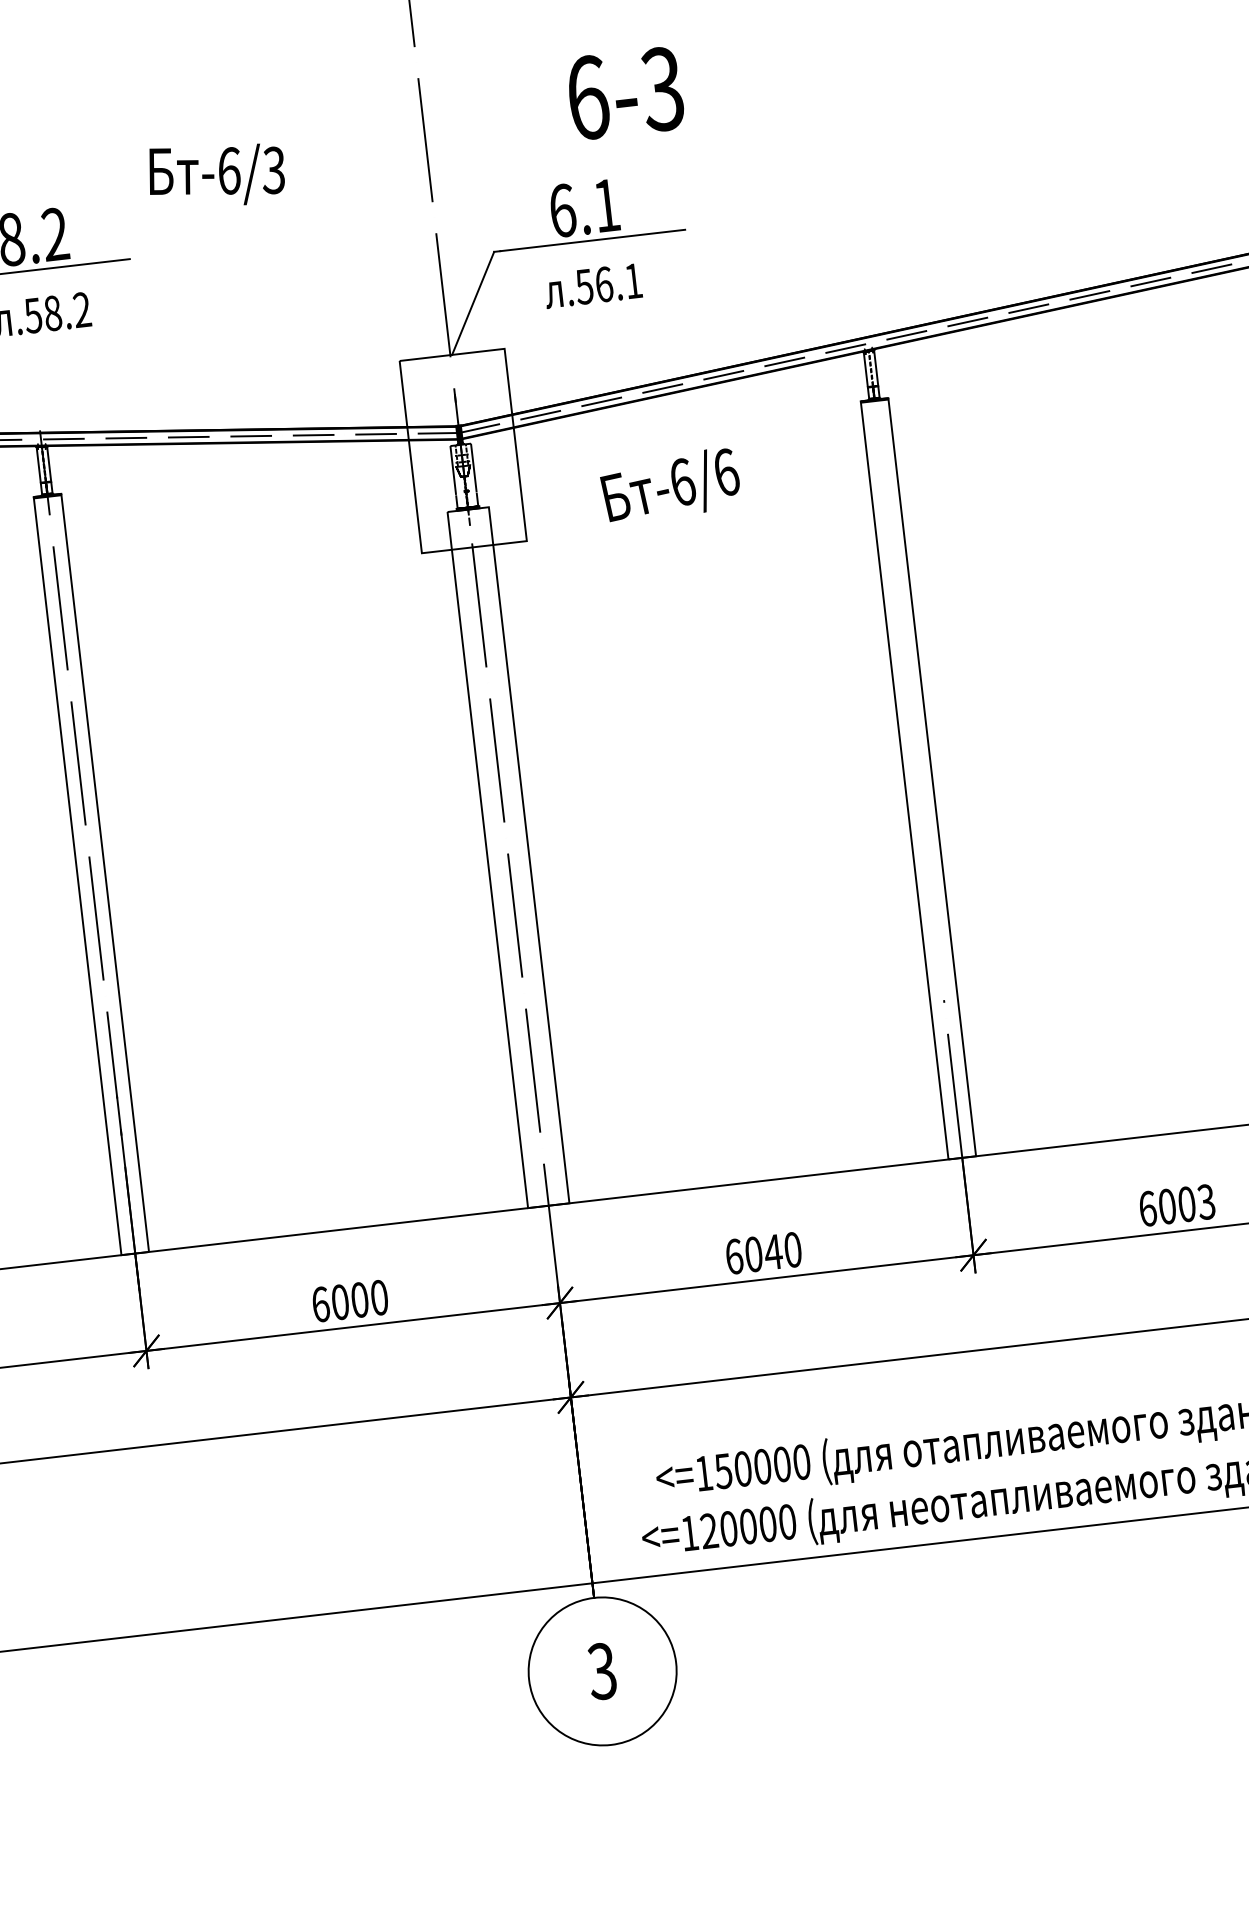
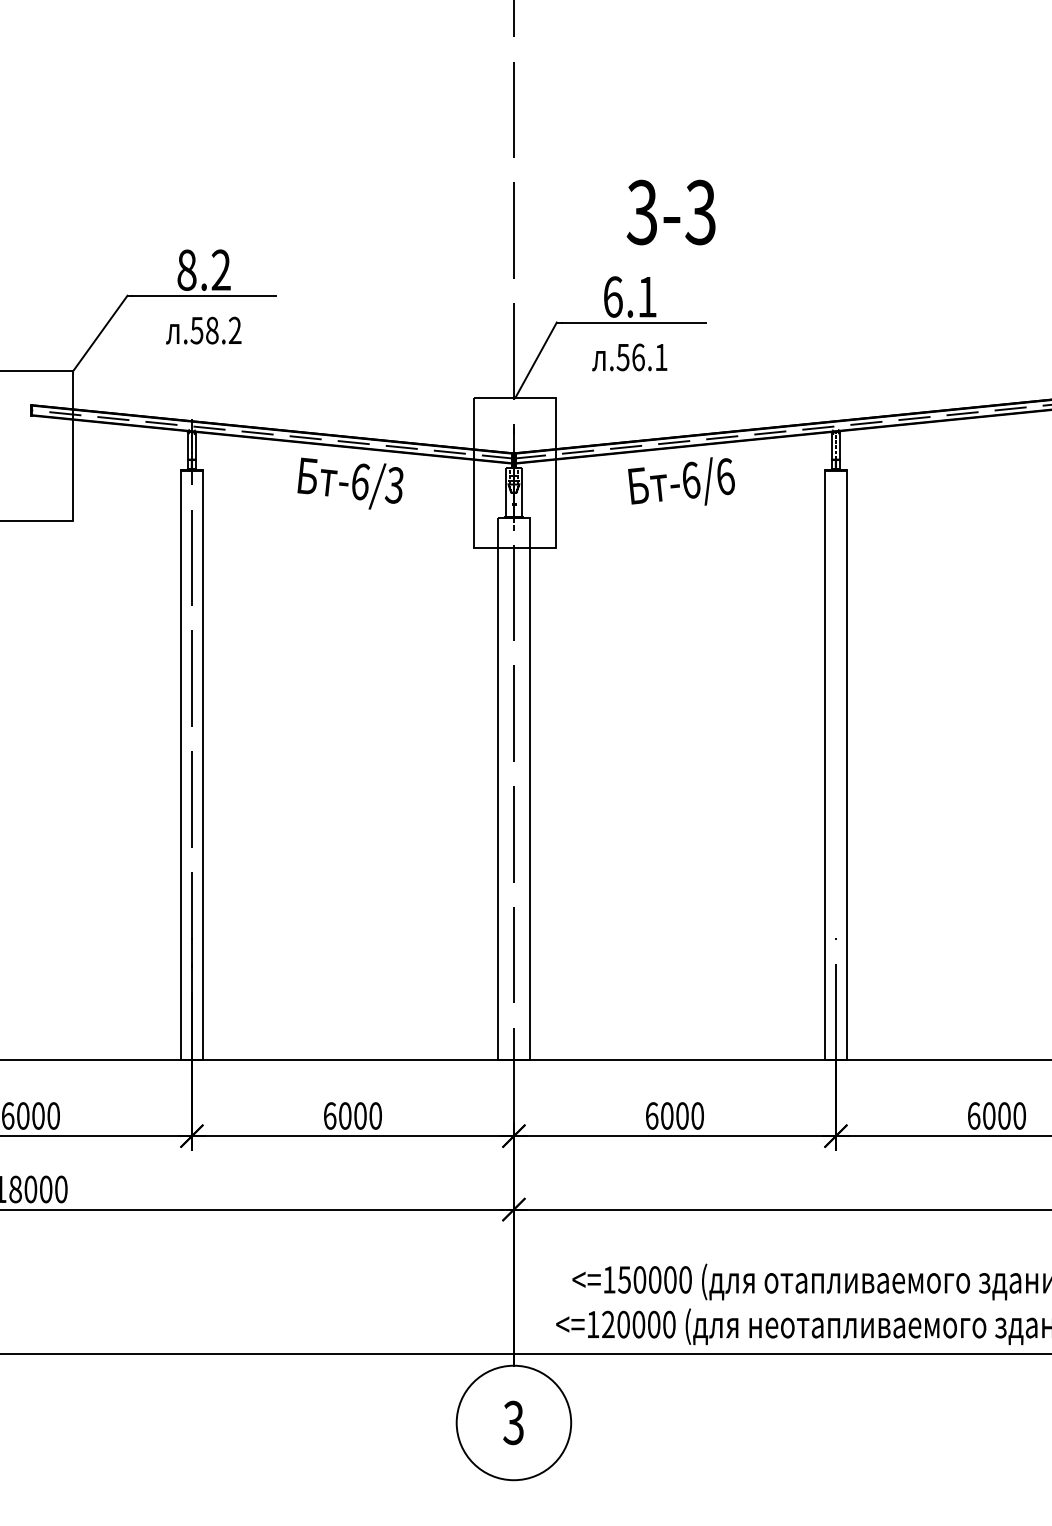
text: (586, 97) -> (641, 212), 6-3 -> 3-3
text: (216, 174) -> (350, 483), moved
text: (670, 485) -> (681, 481), moved
text: (1206, 1201) -> (1019, 1115), 6003 -> 6000
text: (773, 1251) -> (682, 1115), 6040 -> 6000

